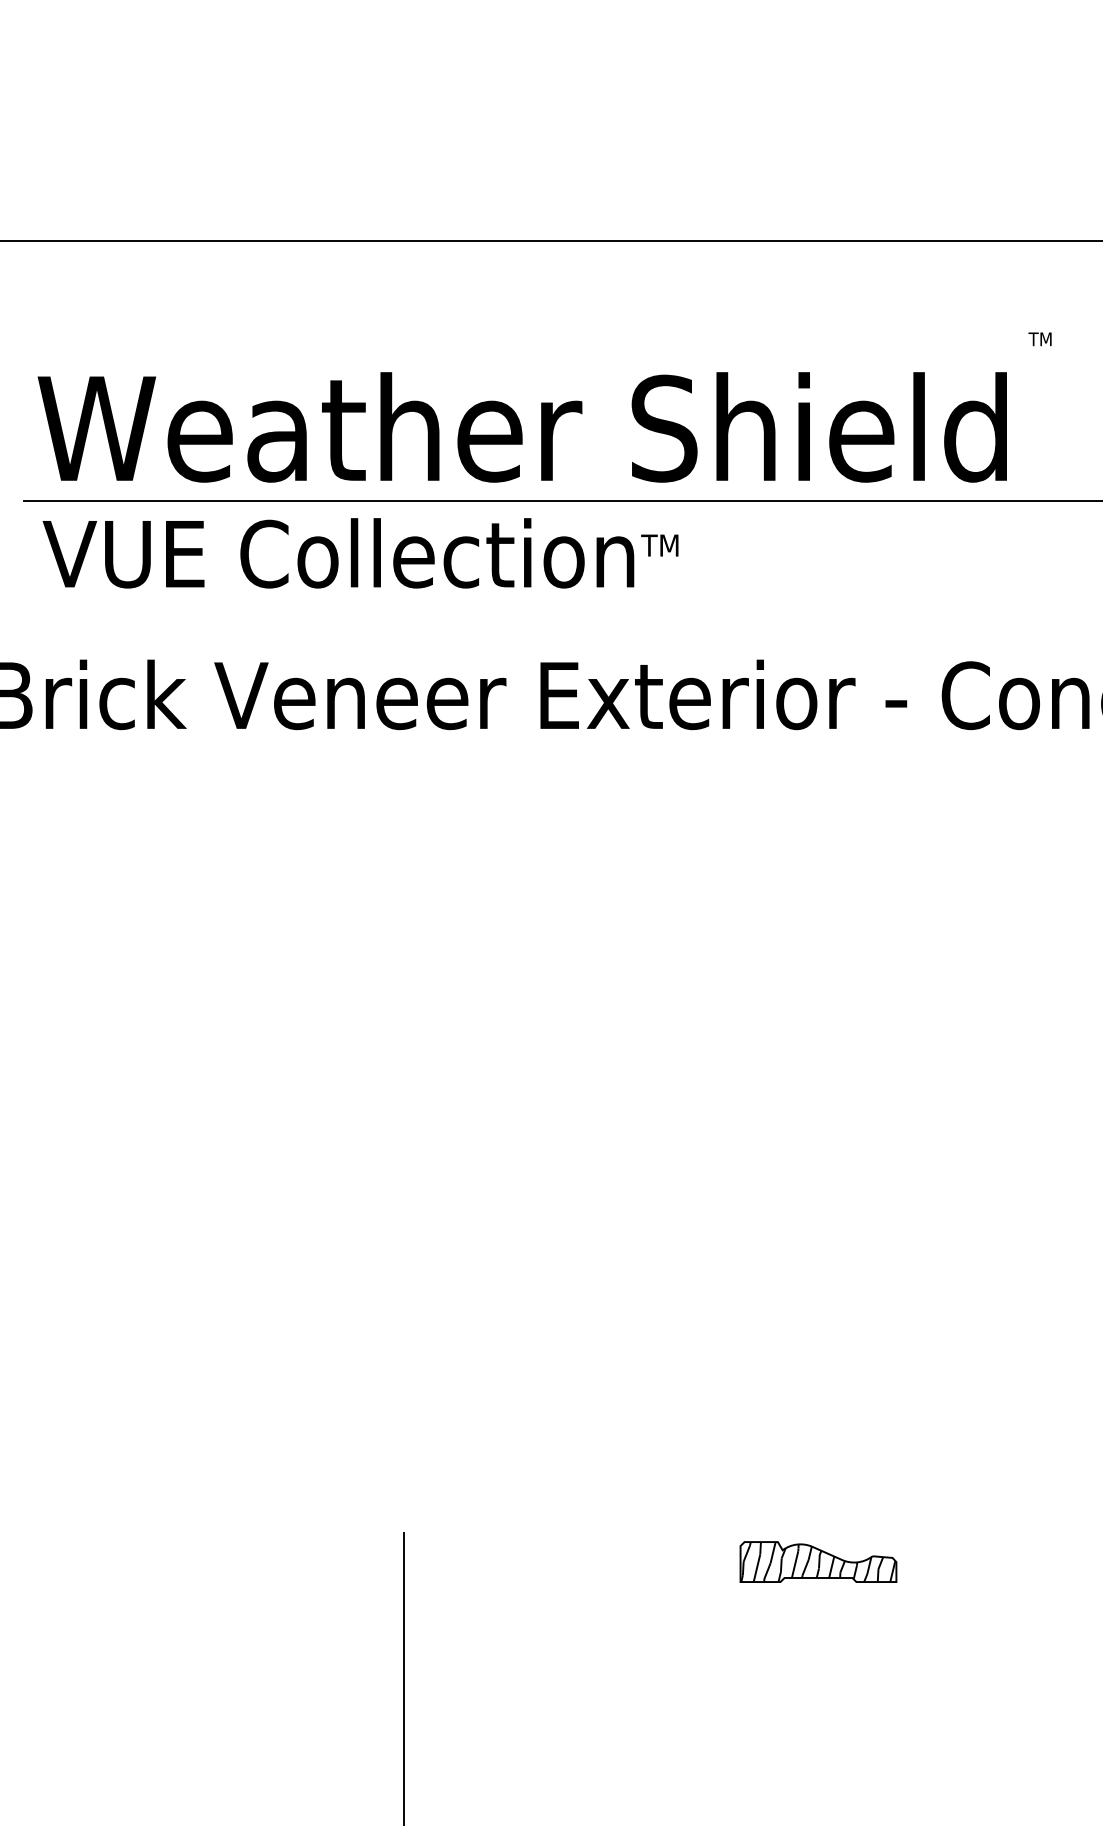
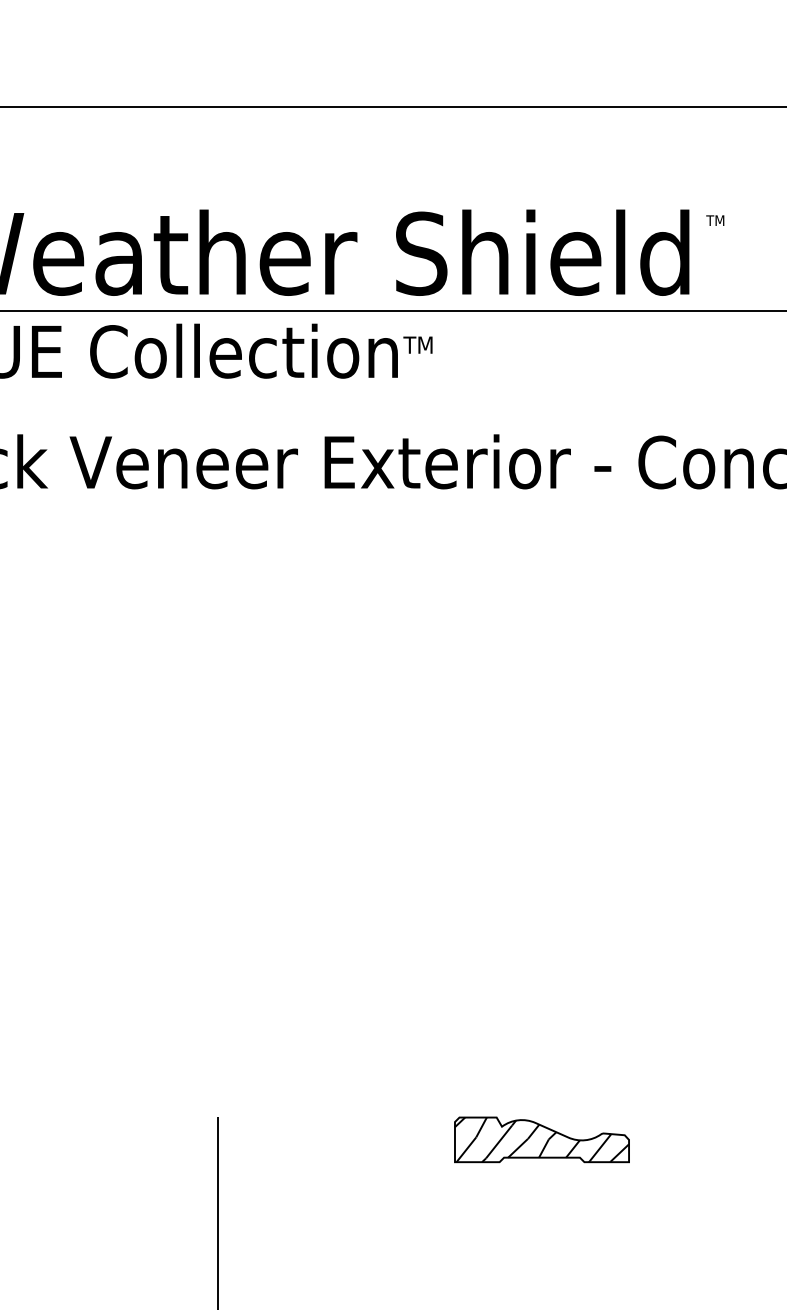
text: (1039, 339) -> (714, 220), moved
part: (818, 1561) -> (542, 1139), size x1.43

